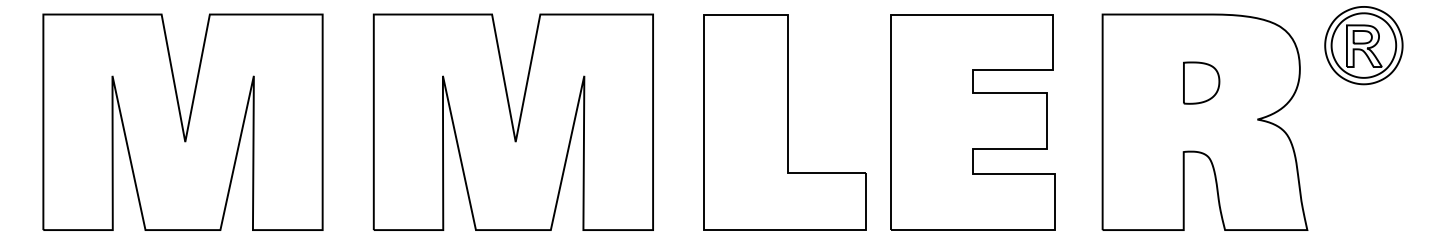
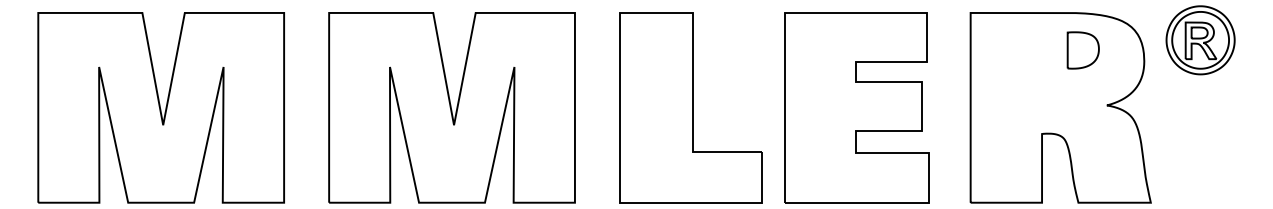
part: (1201, 82) -> (1083, 49), moved

